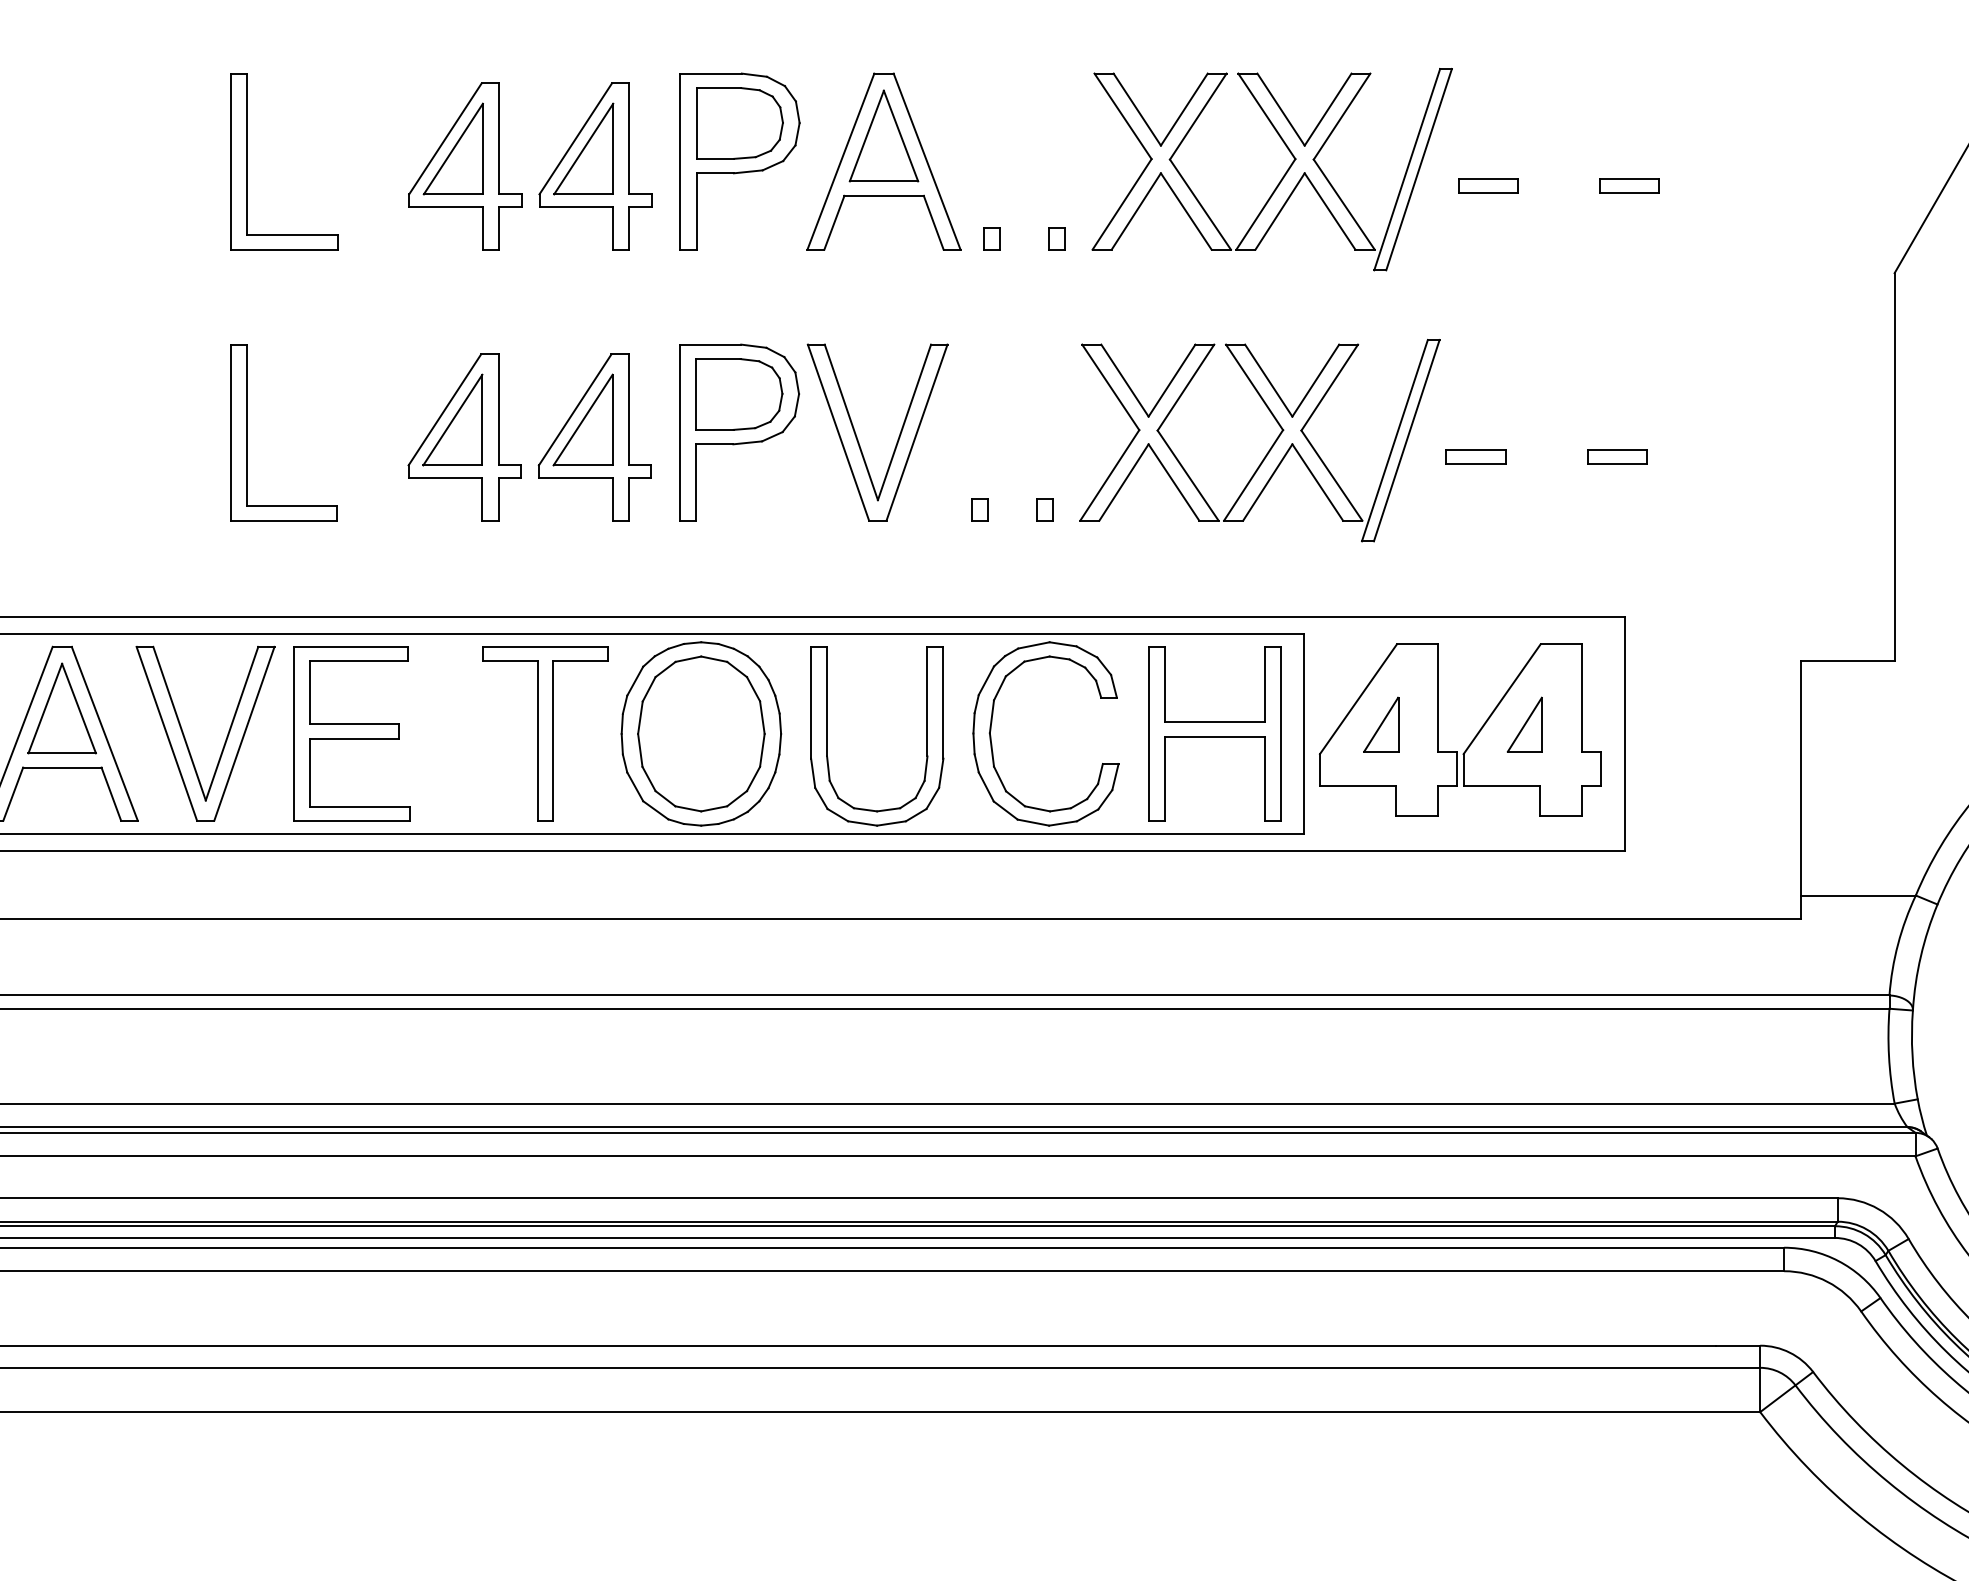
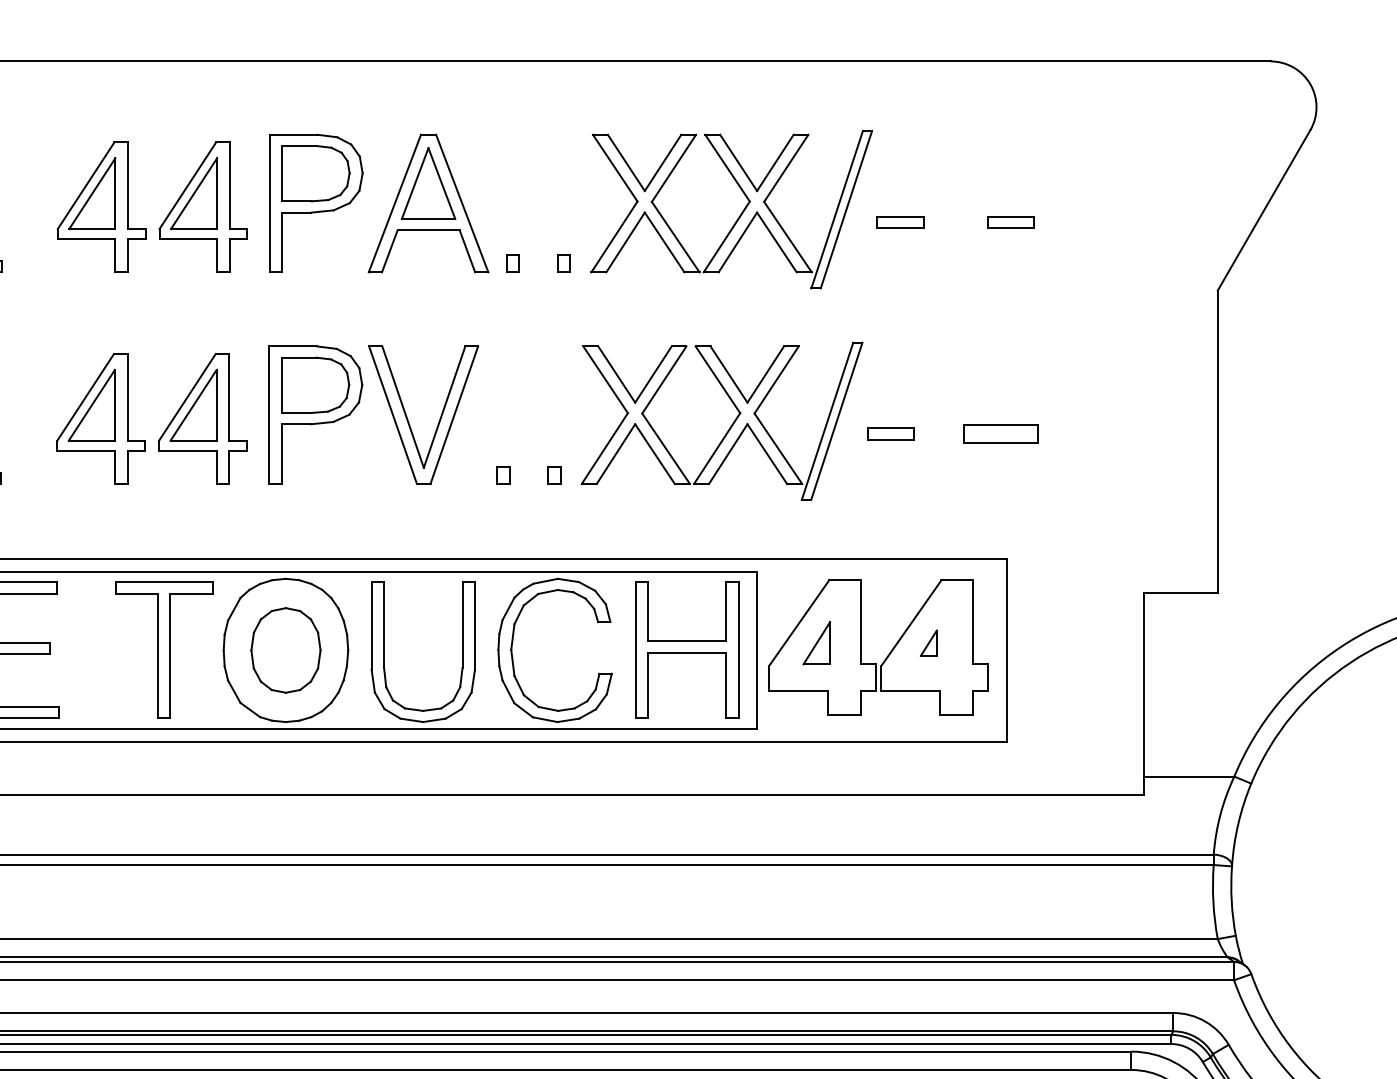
part: (1617, 456) -> (1001, 433), size x1.6
part: (1524, 724) -> (928, 643), size x0.6
part: (701, 733) -> (286, 650), size x0.7

